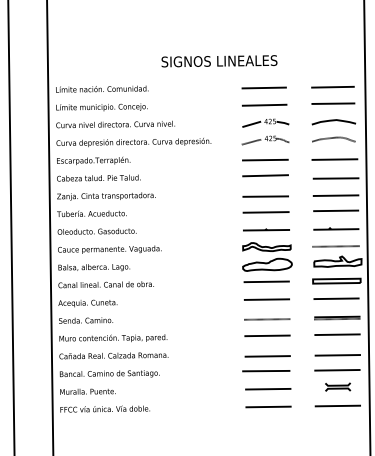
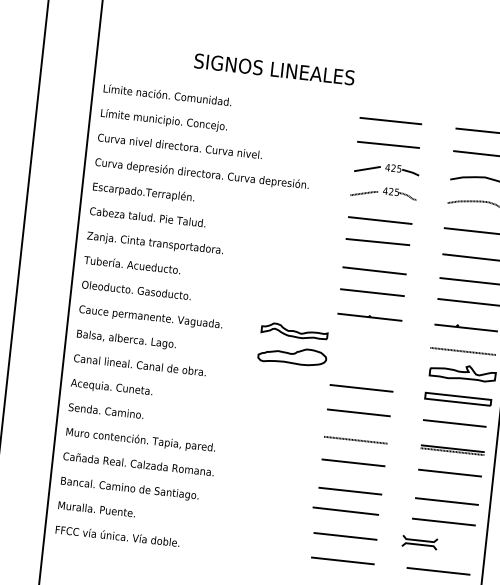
text: (219, 61) -> (274, 69), moved
part: (267, 256) -> (293, 344), moved
part: (338, 386) -> (420, 541), moved

